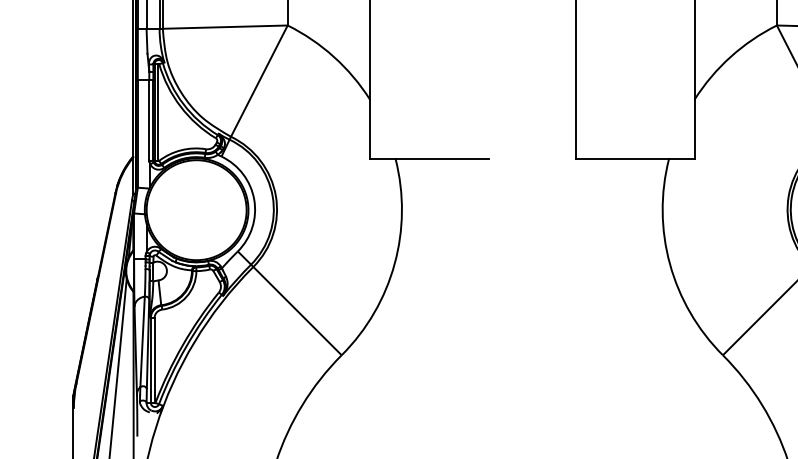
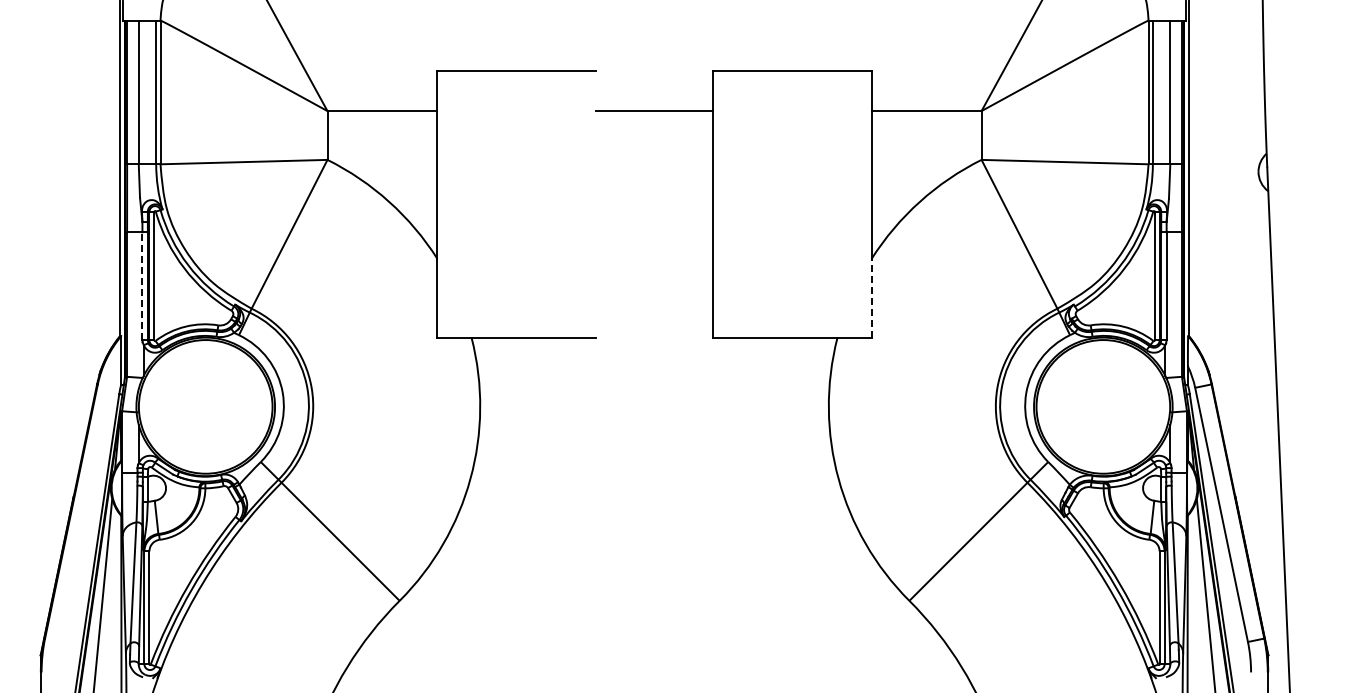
line: (149, 119) -> (142, 285), solid -> dashed
line: (694, 129) -> (871, 298), solid -> dashed

